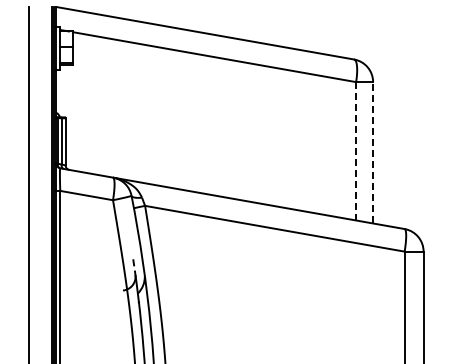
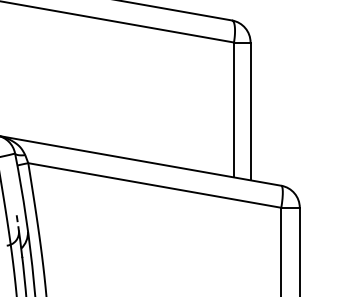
line: (356, 151) -> (234, 110), dashed -> solid
line: (373, 152) -> (250, 111), dashed -> solid

